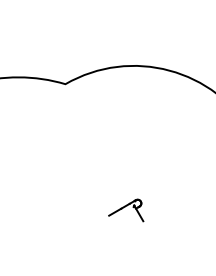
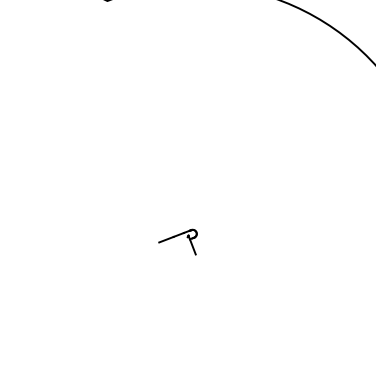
part: (125, 210) -> (177, 239), size x0.62

